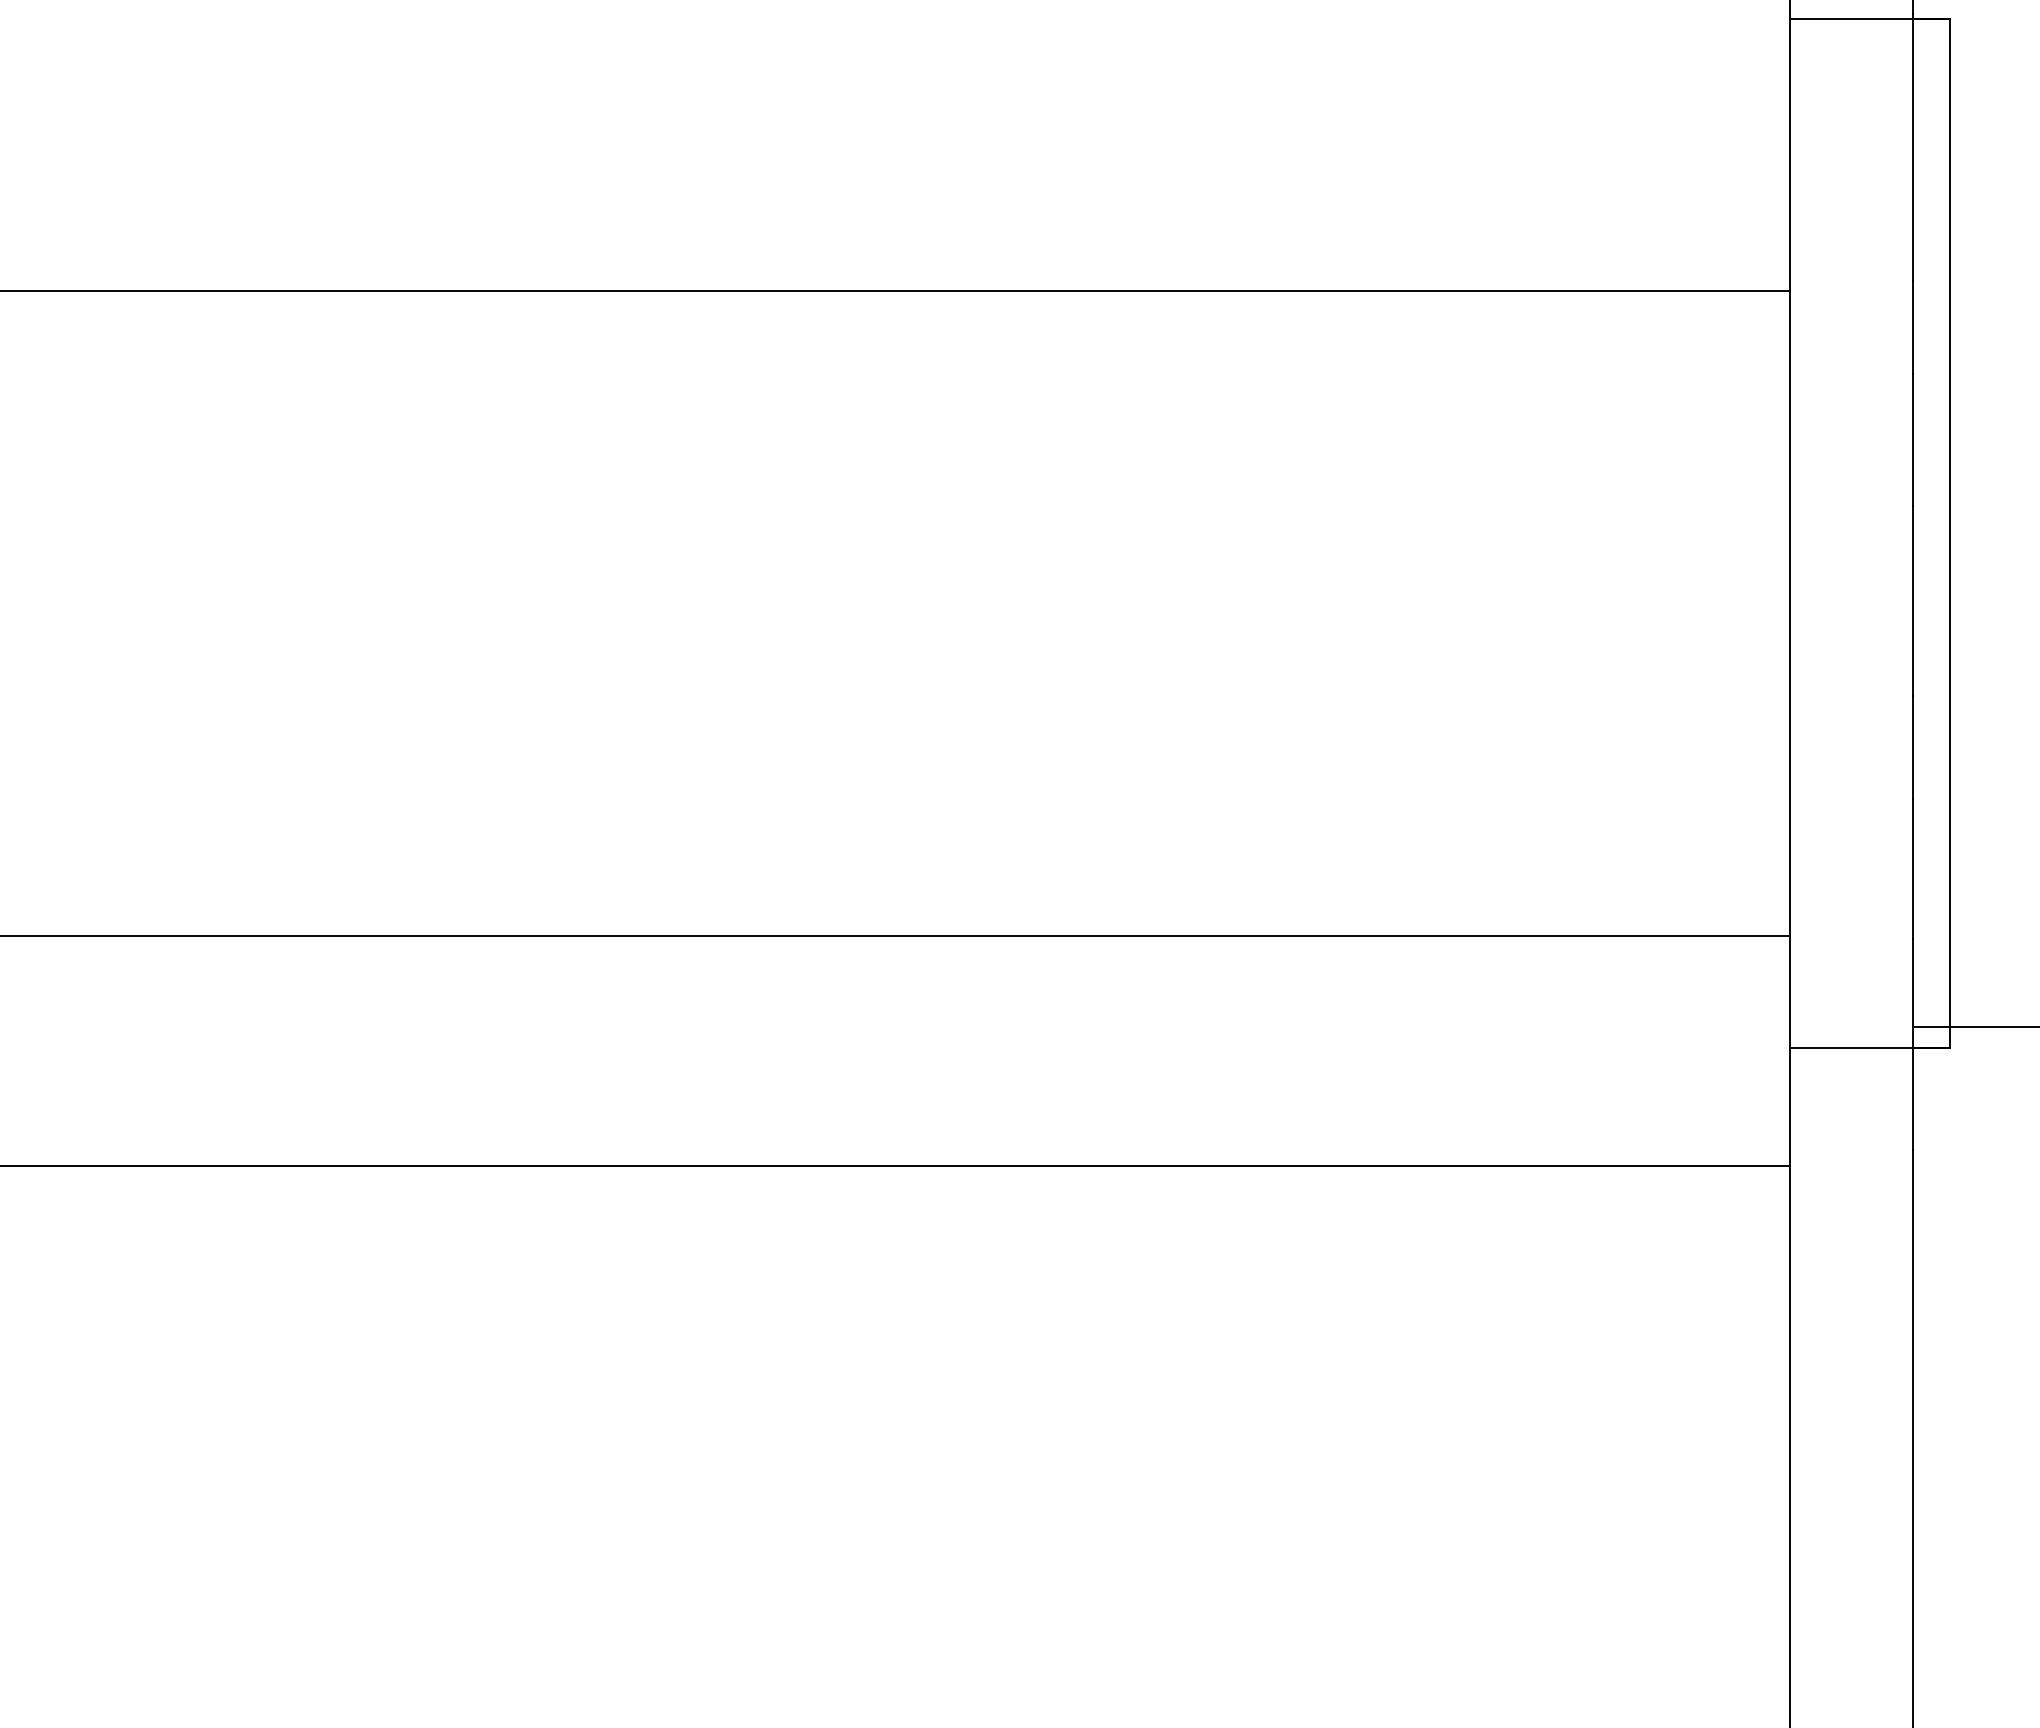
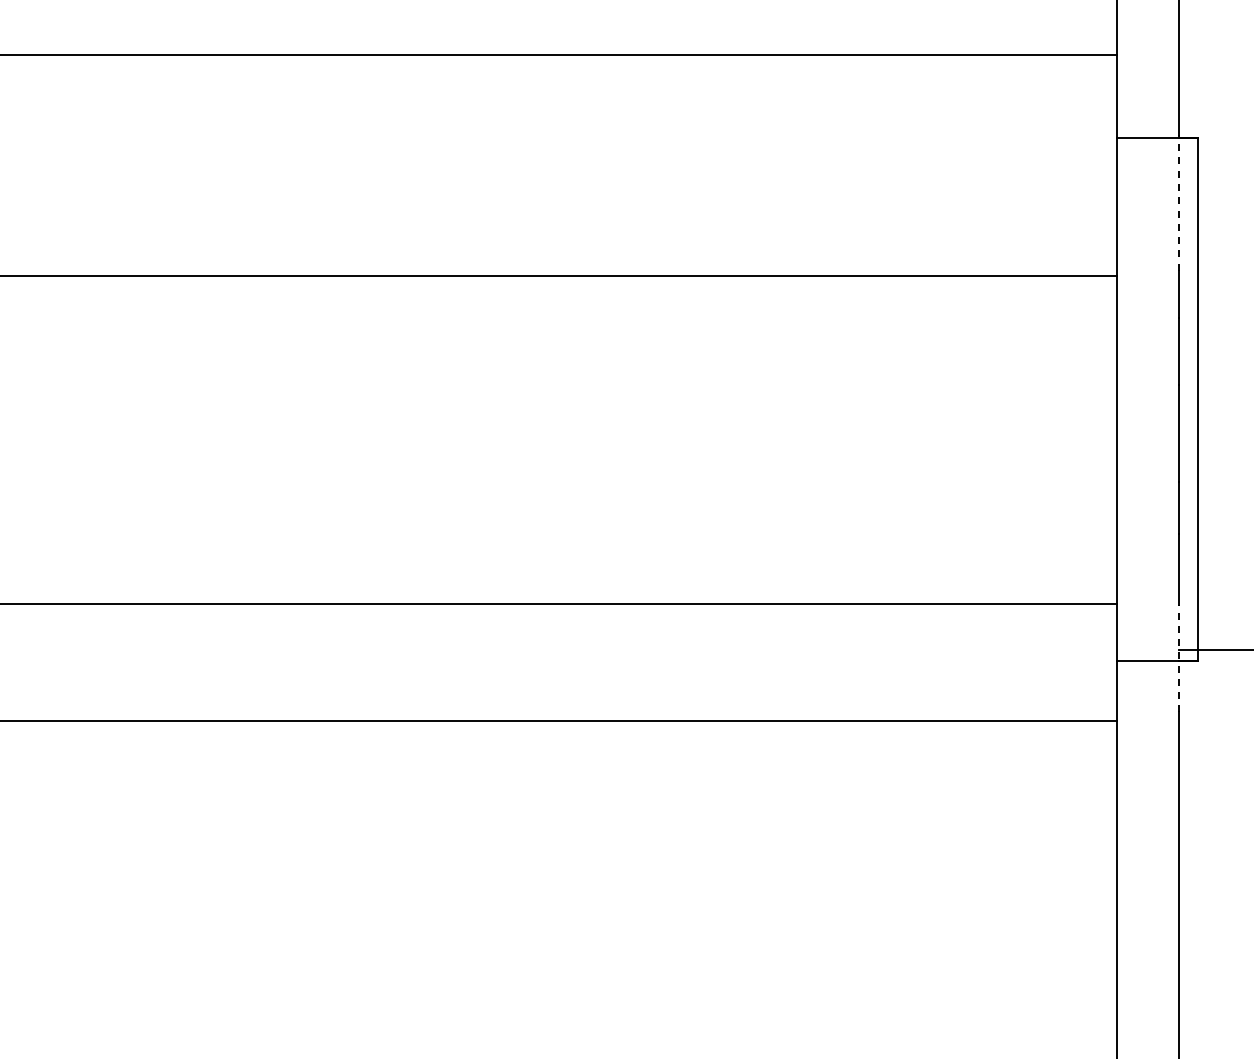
line: (1913, 147) -> (1179, 202), solid -> dashed
line: (1913, 1043) -> (1179, 658), solid -> dashed

